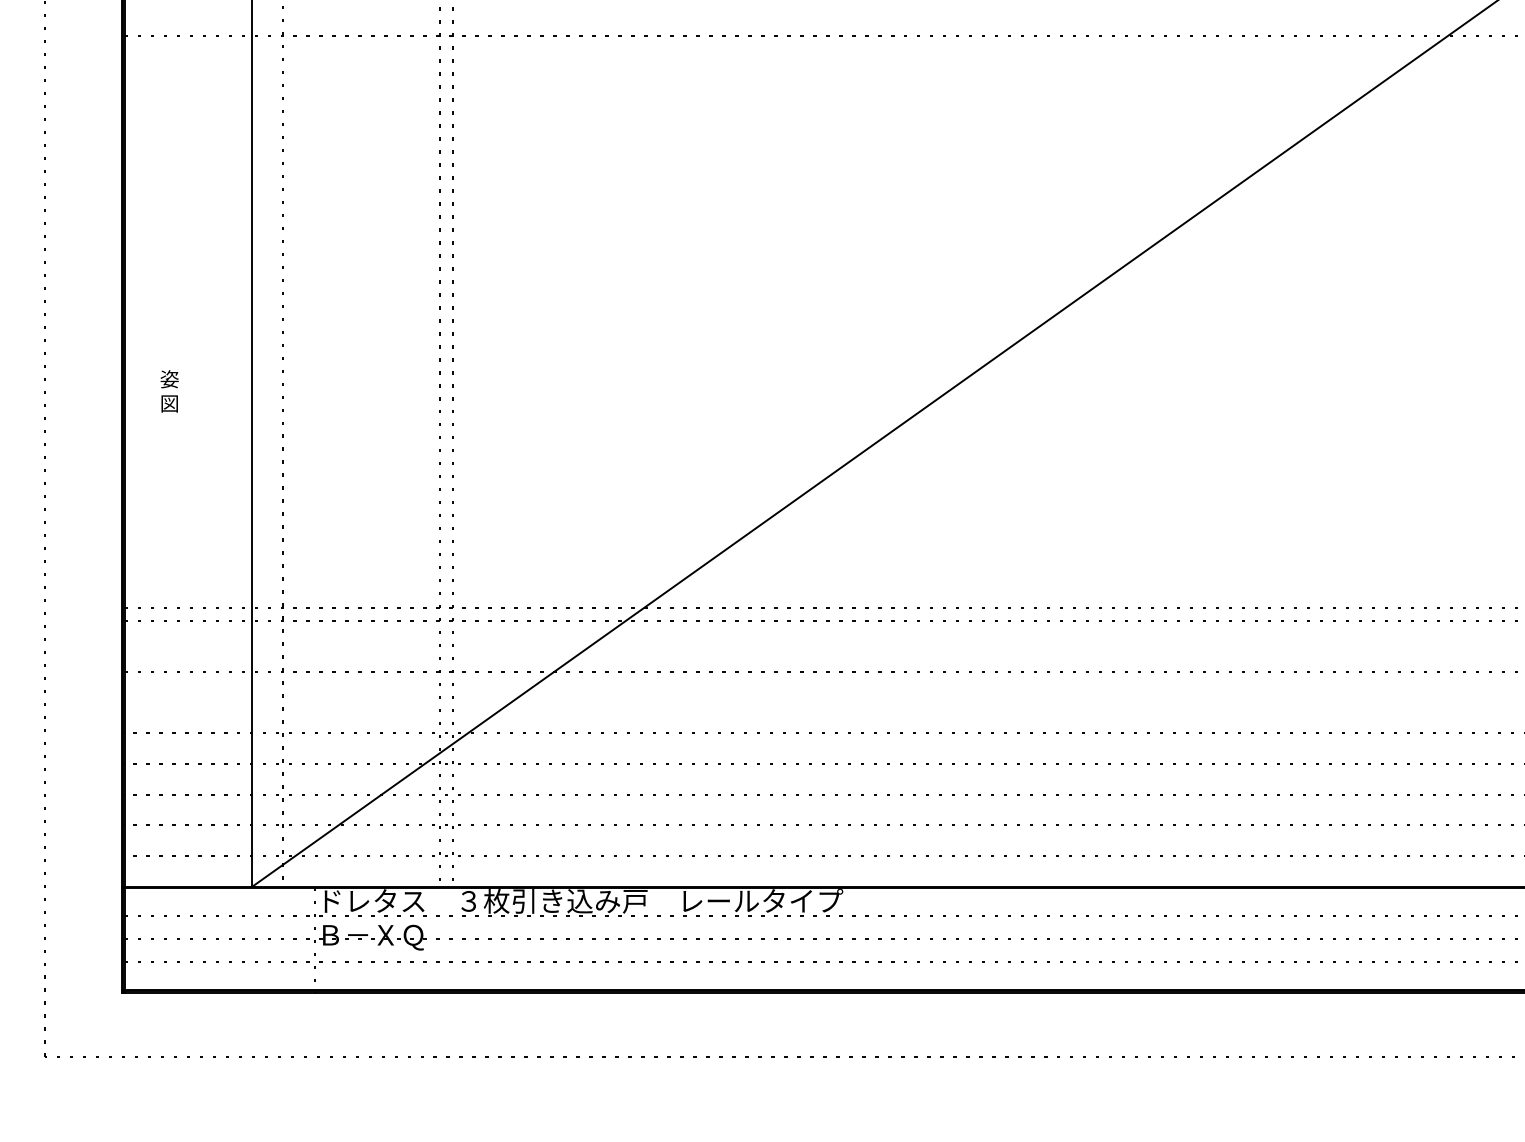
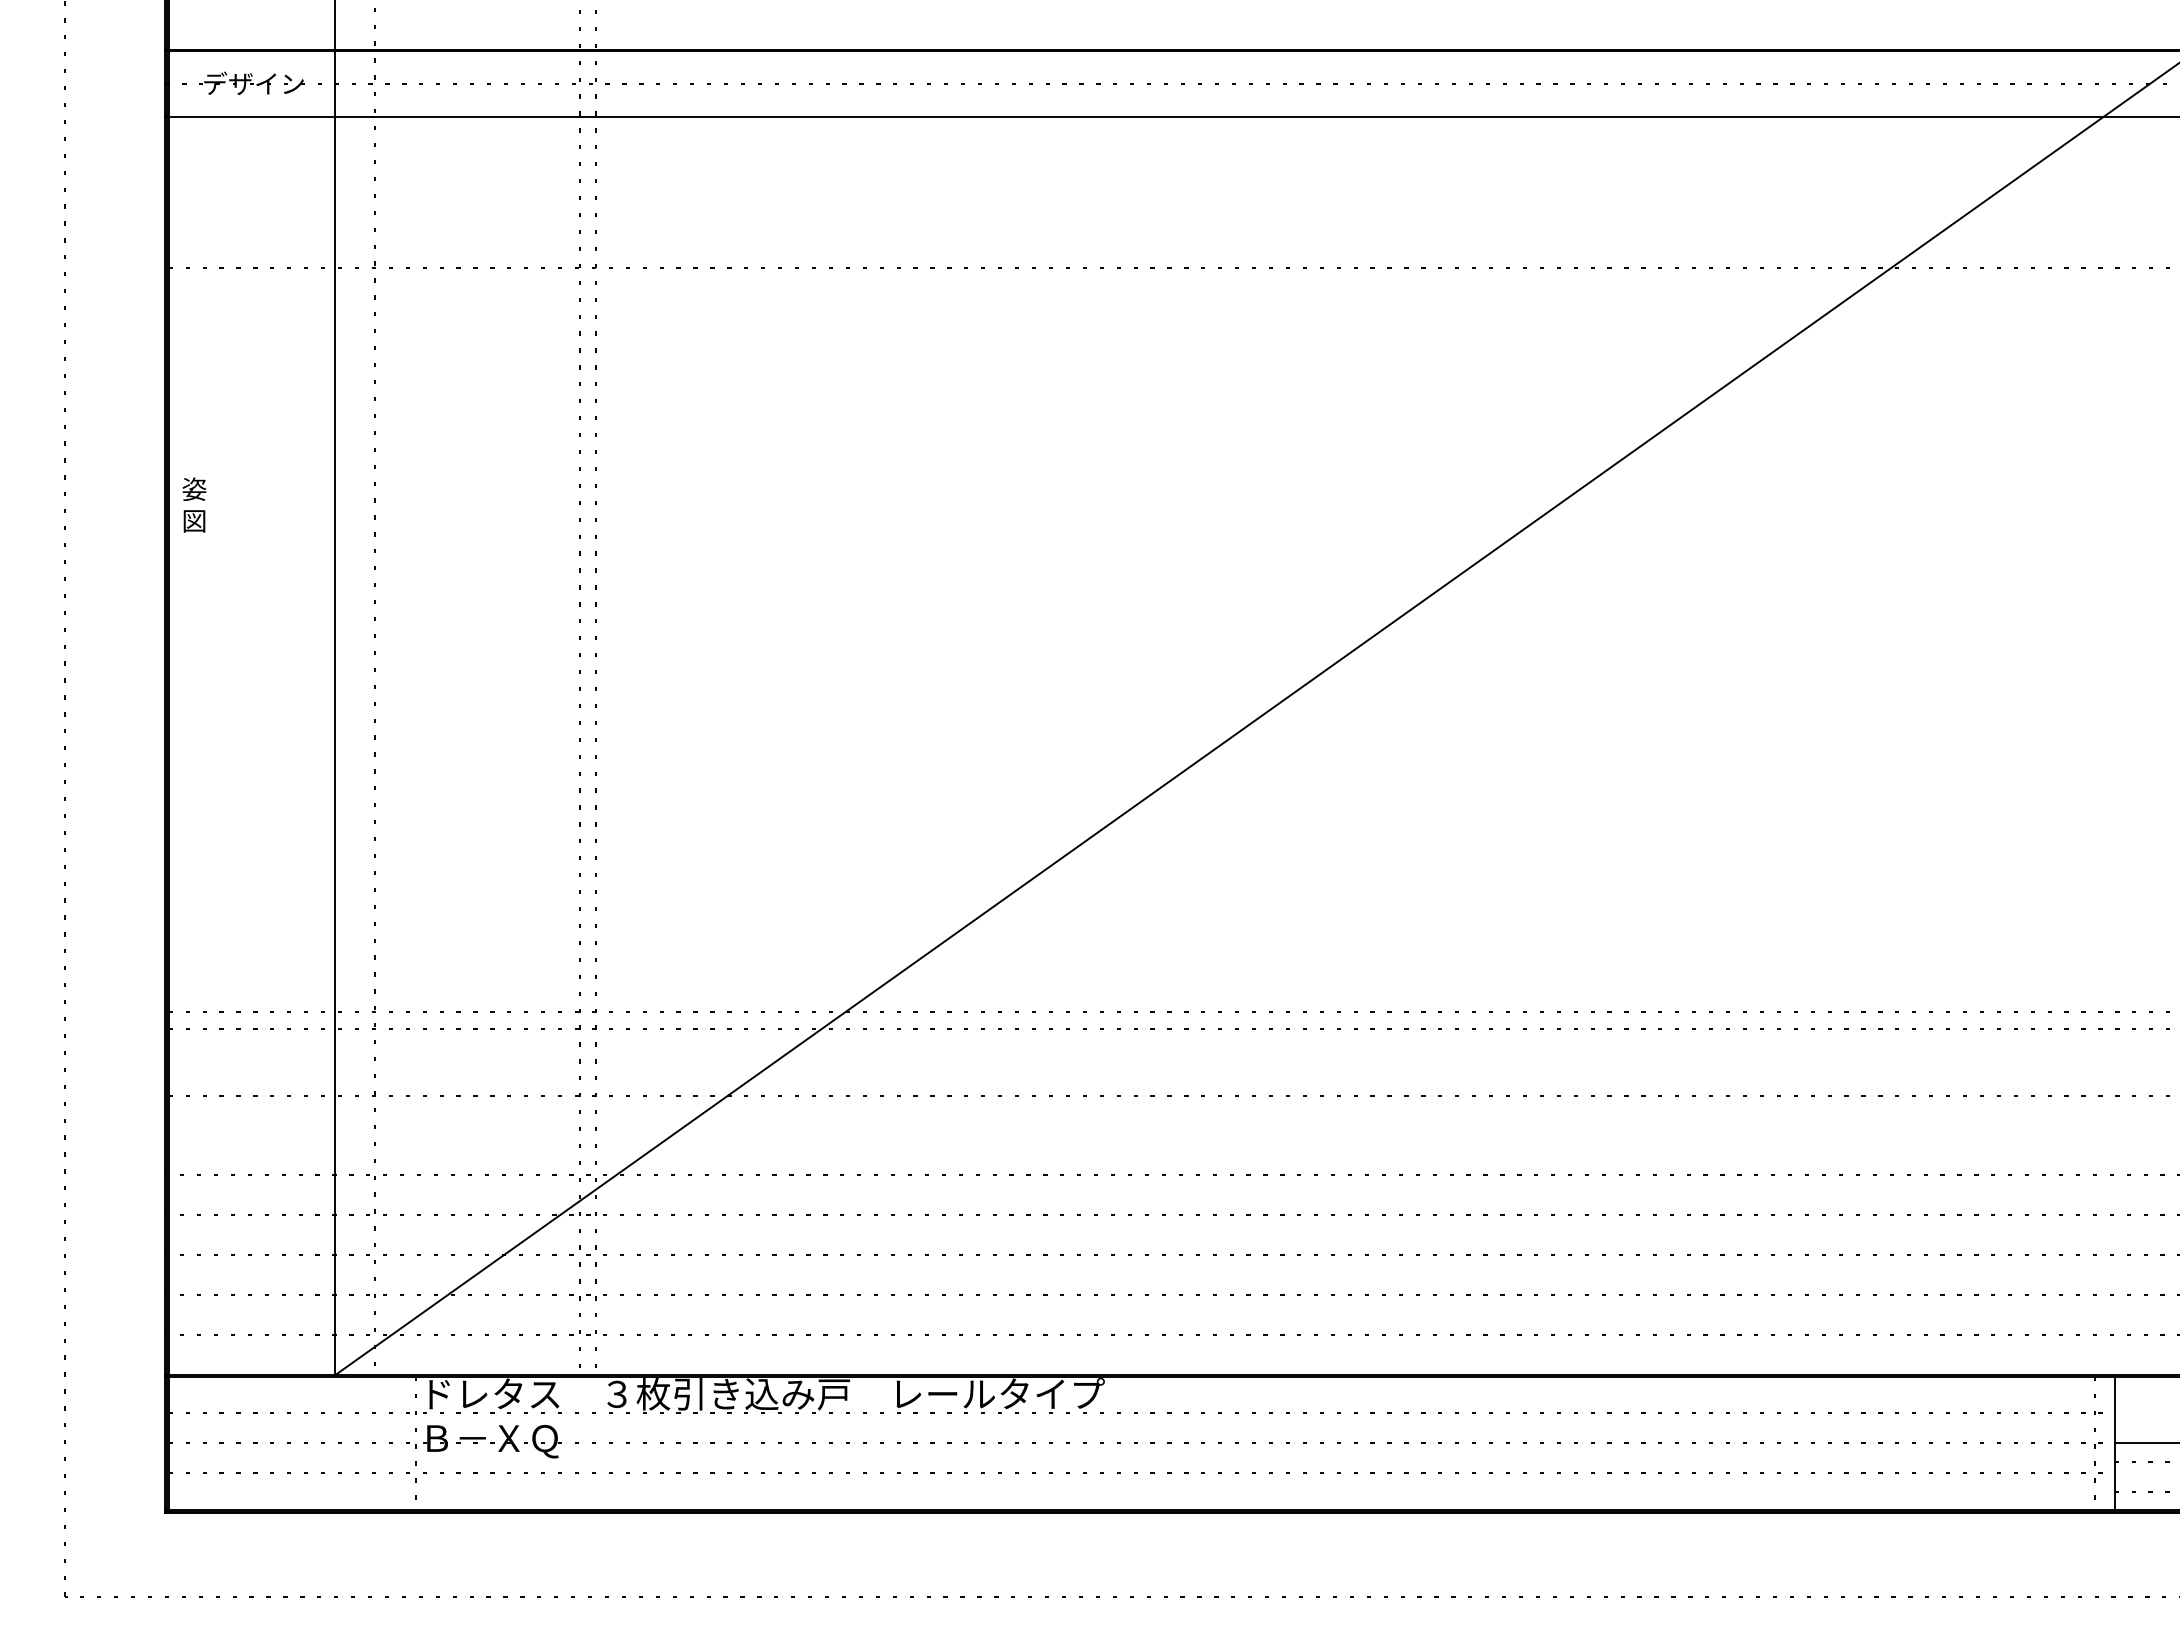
text: (169, 390) -> (194, 504), moved

